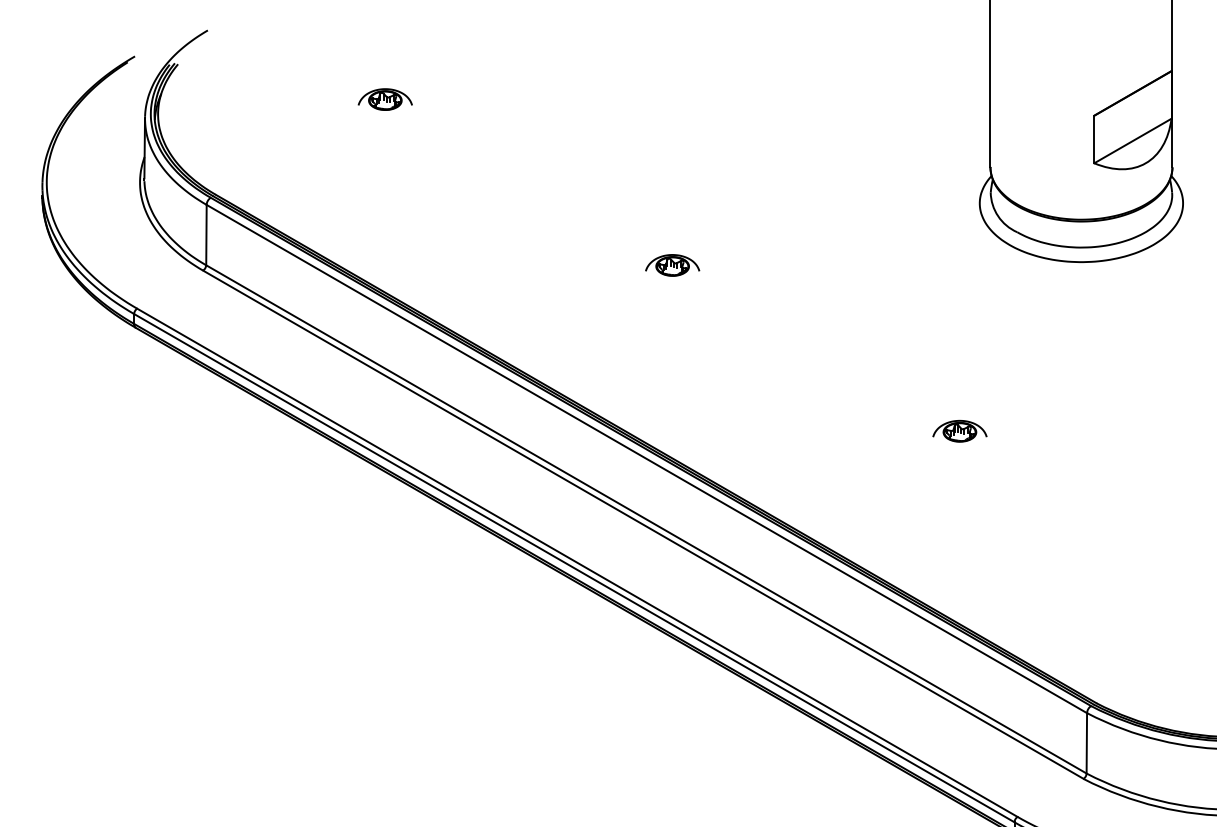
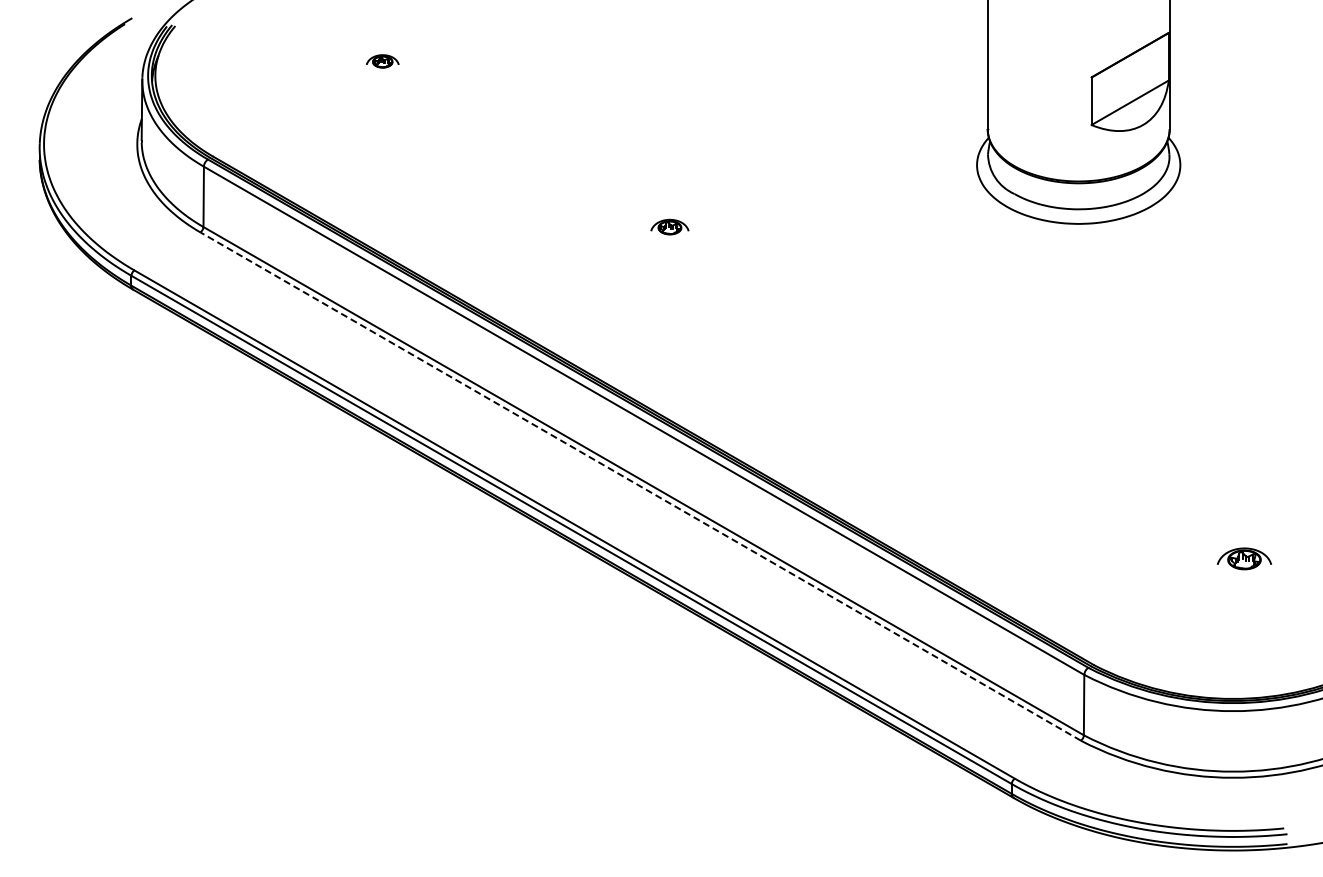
part: (385, 99) -> (382, 61), size x0.6
part: (672, 264) -> (669, 226), size x0.7
part: (959, 430) -> (956, 392), removed
line: (643, 524) -> (640, 486), solid -> dashed

